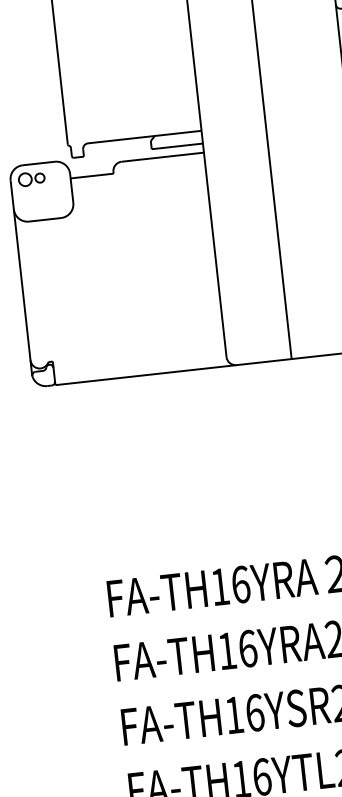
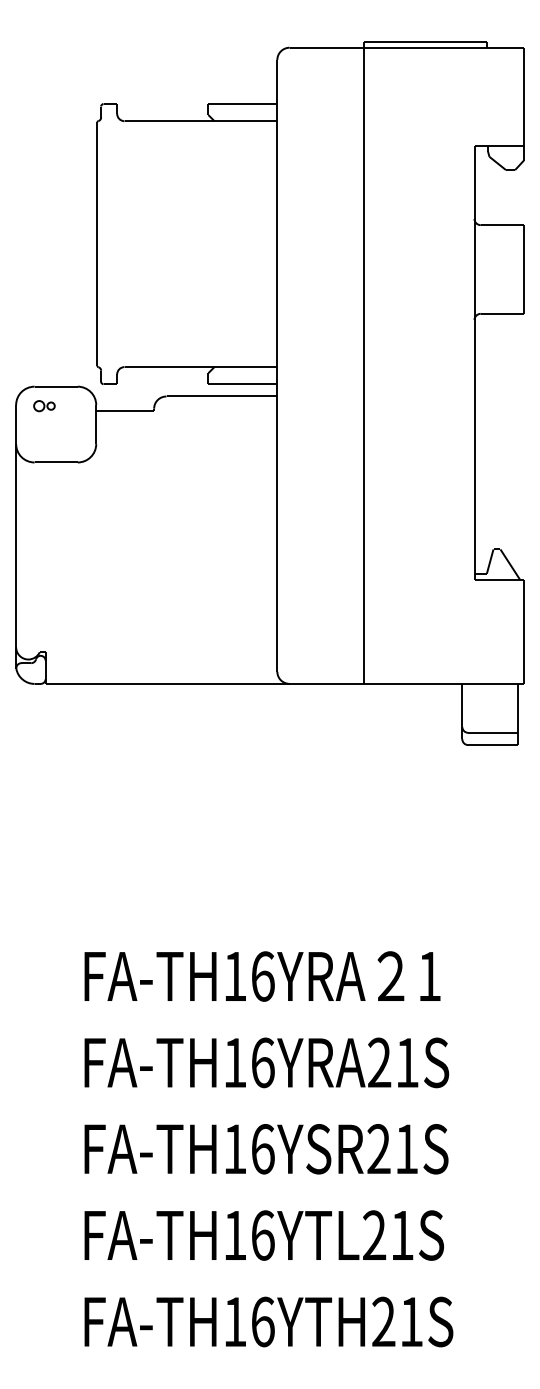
part: (31, 178) -> (44, 405), size x0.6

